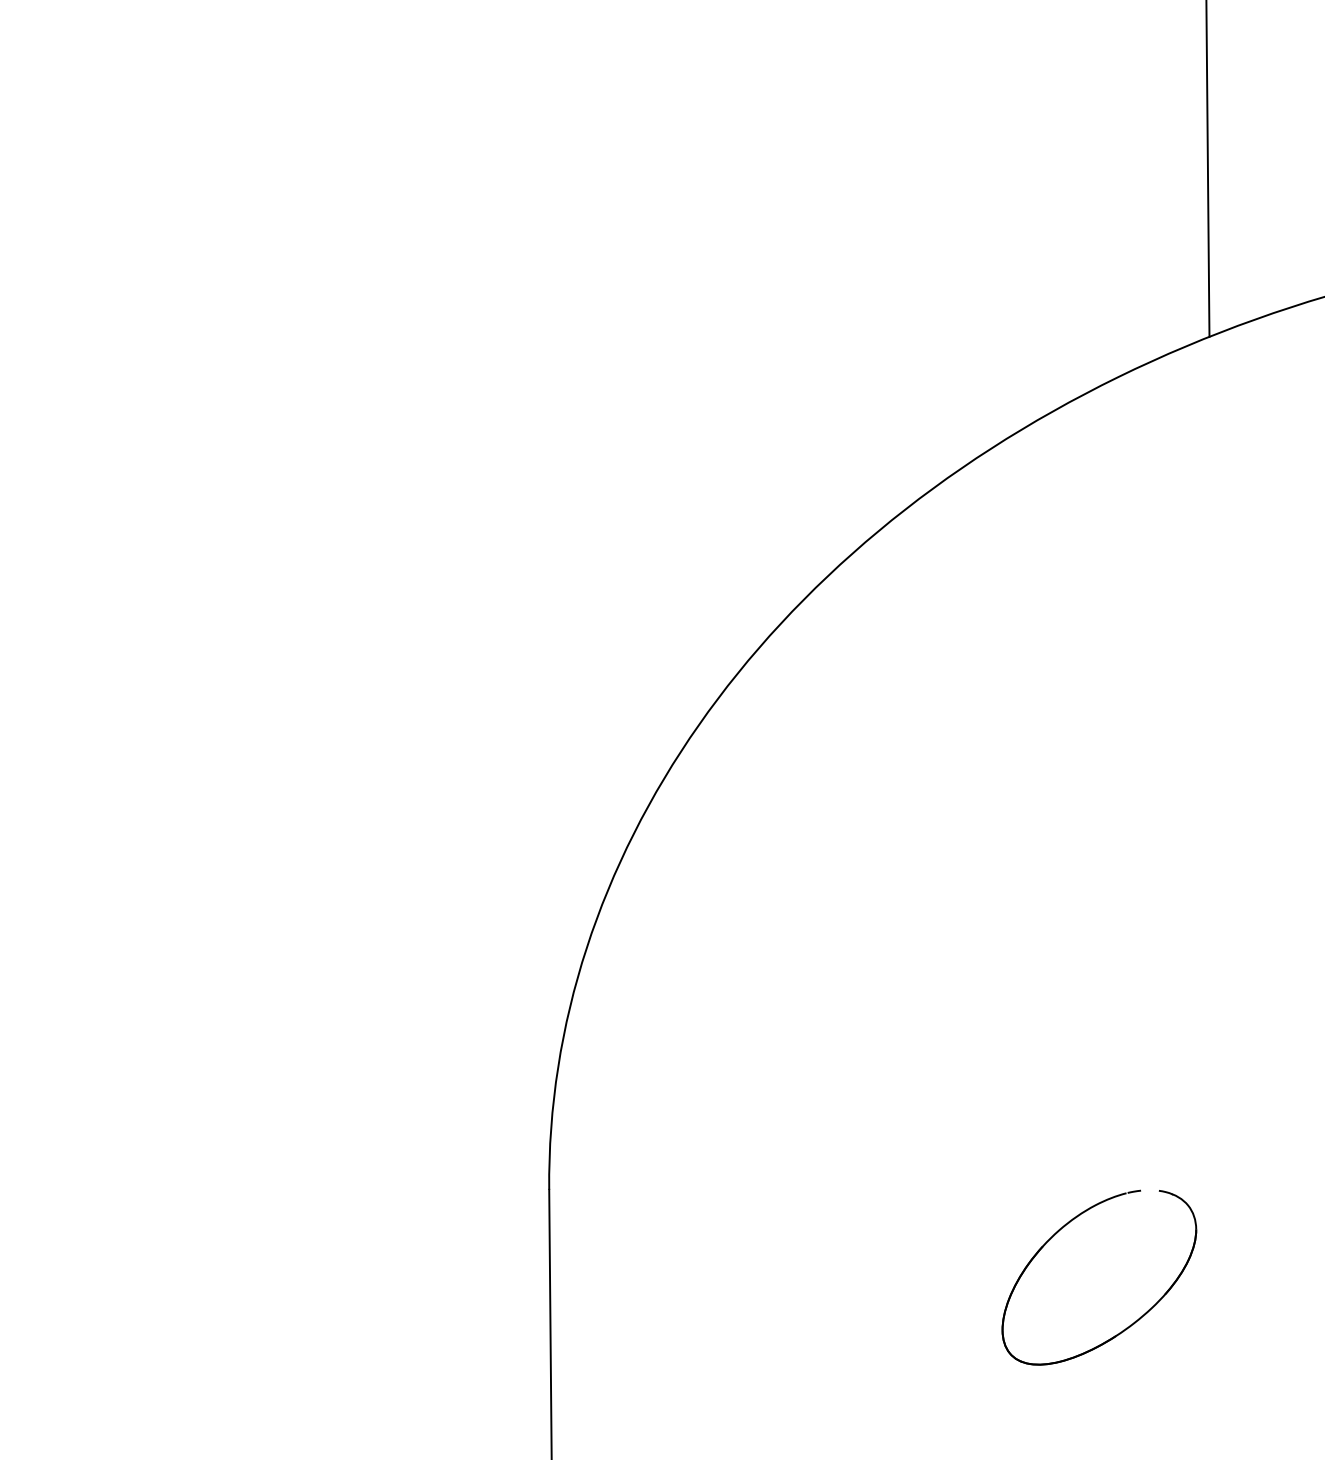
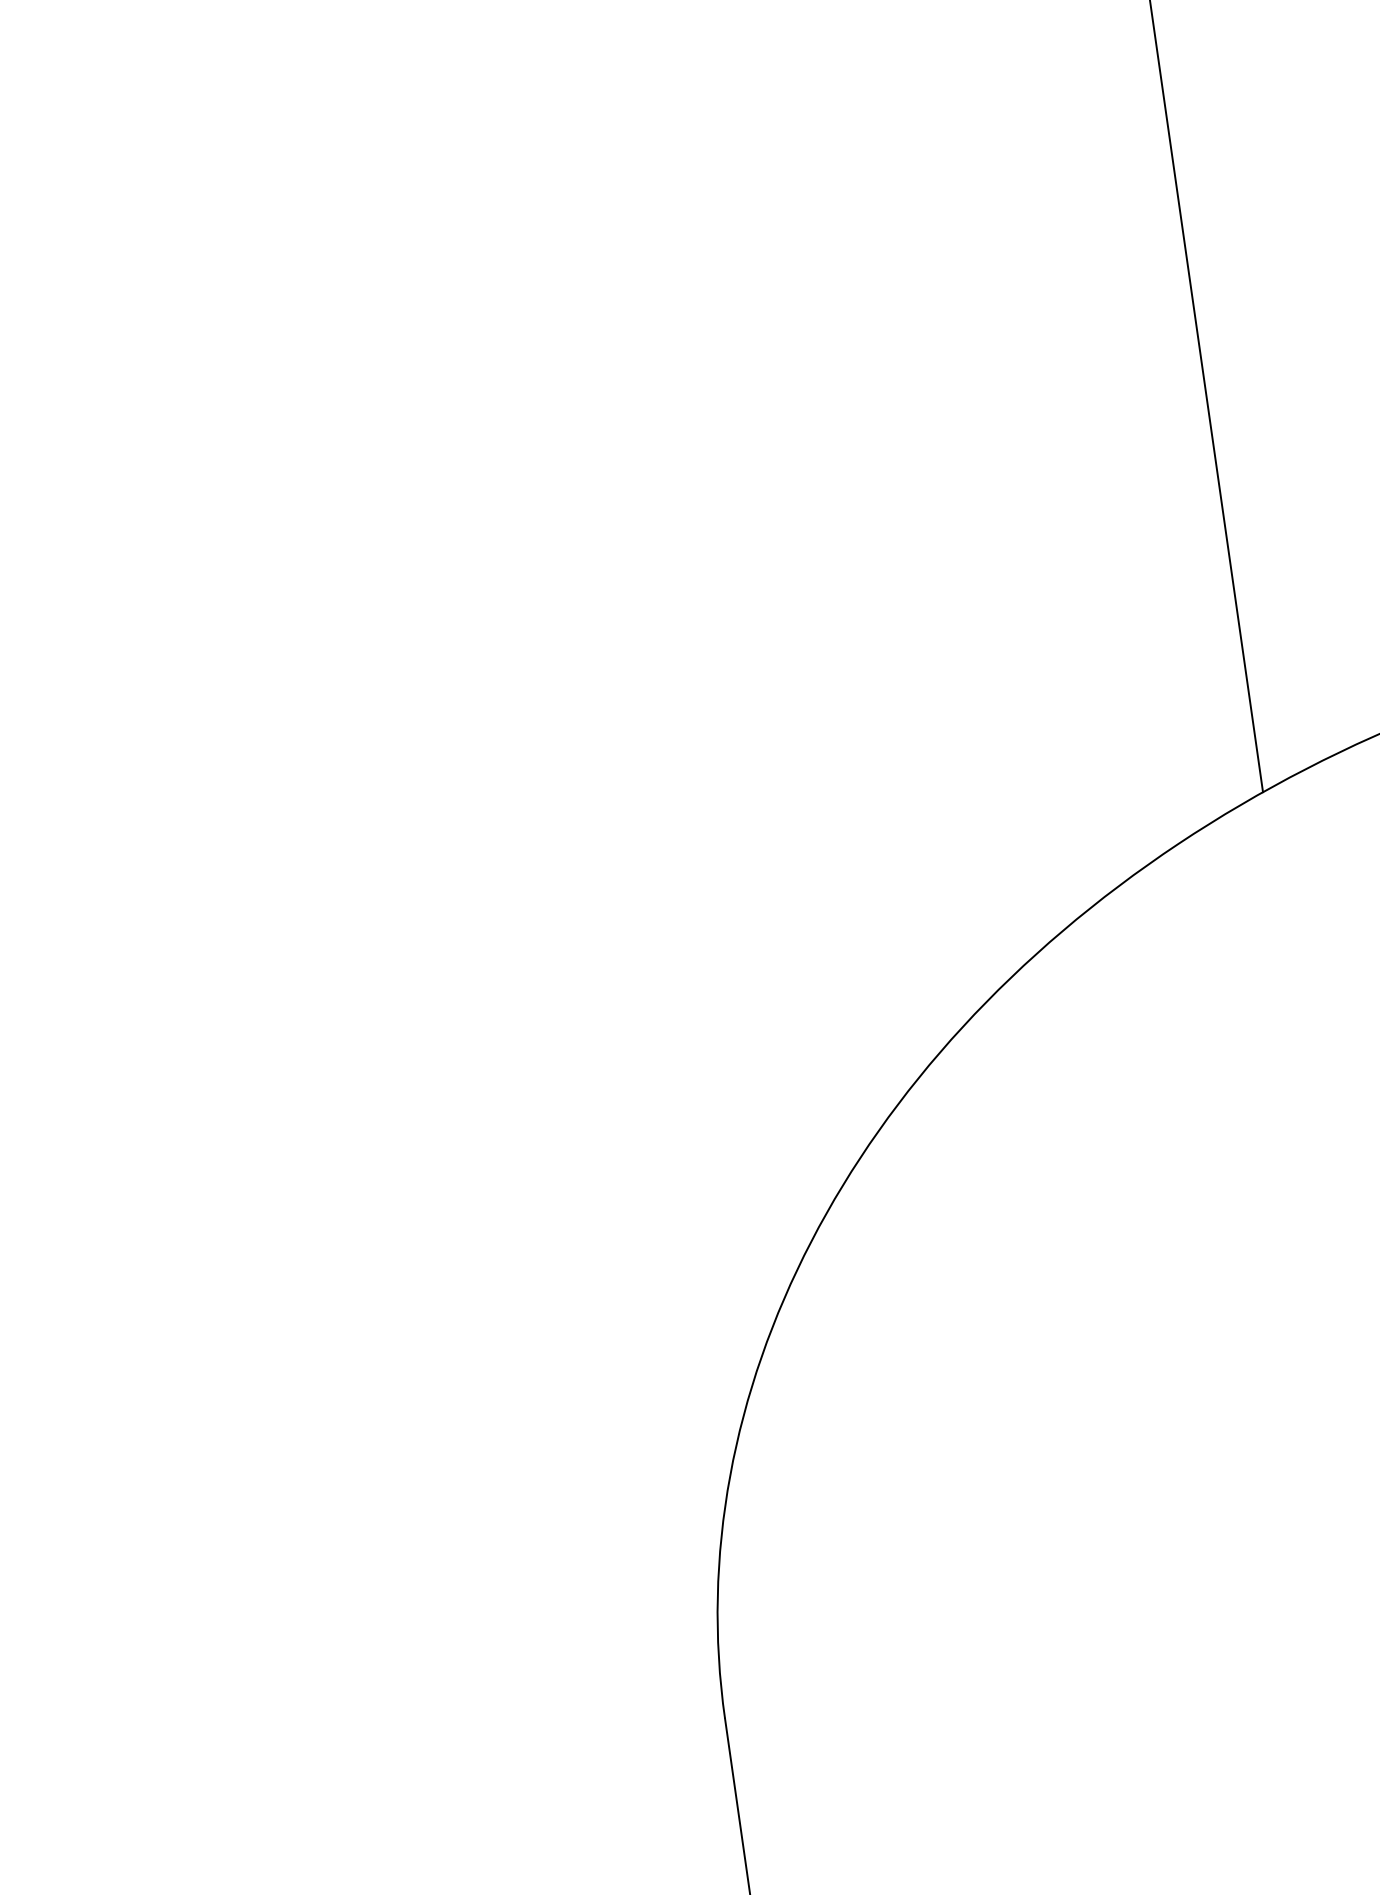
part: (1134, 1321) -> (1318, 1771), removed

